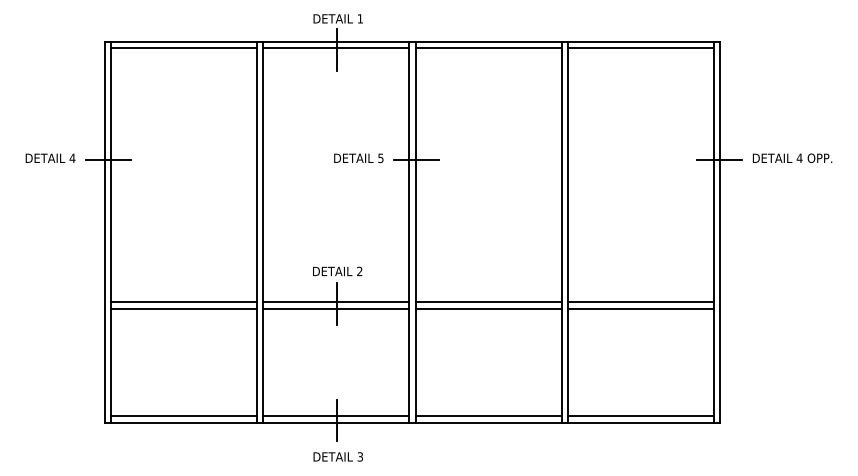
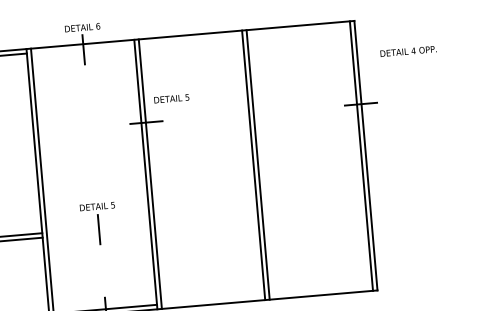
text: (360, 18) -> (98, 26), 1 -> 6
line: (336, 48) -> (83, 48), removed
line: (488, 48) -> (190, 39), removed
line: (640, 48) -> (298, 30), removed
text: (358, 158) -> (171, 98), moved
text: (792, 158) -> (408, 51), moved
text: (359, 271) -> (112, 205), 2 -> 5
line: (336, 302) -> (98, 228), removed
line: (488, 302) -> (206, 219), removed
line: (640, 302) -> (313, 210), removed
line: (336, 308) -> (98, 232), removed
line: (488, 308) -> (206, 223), removed
line: (640, 308) -> (314, 214), removed
line: (488, 416) -> (213, 300), removed
line: (640, 416) -> (320, 290), removed

